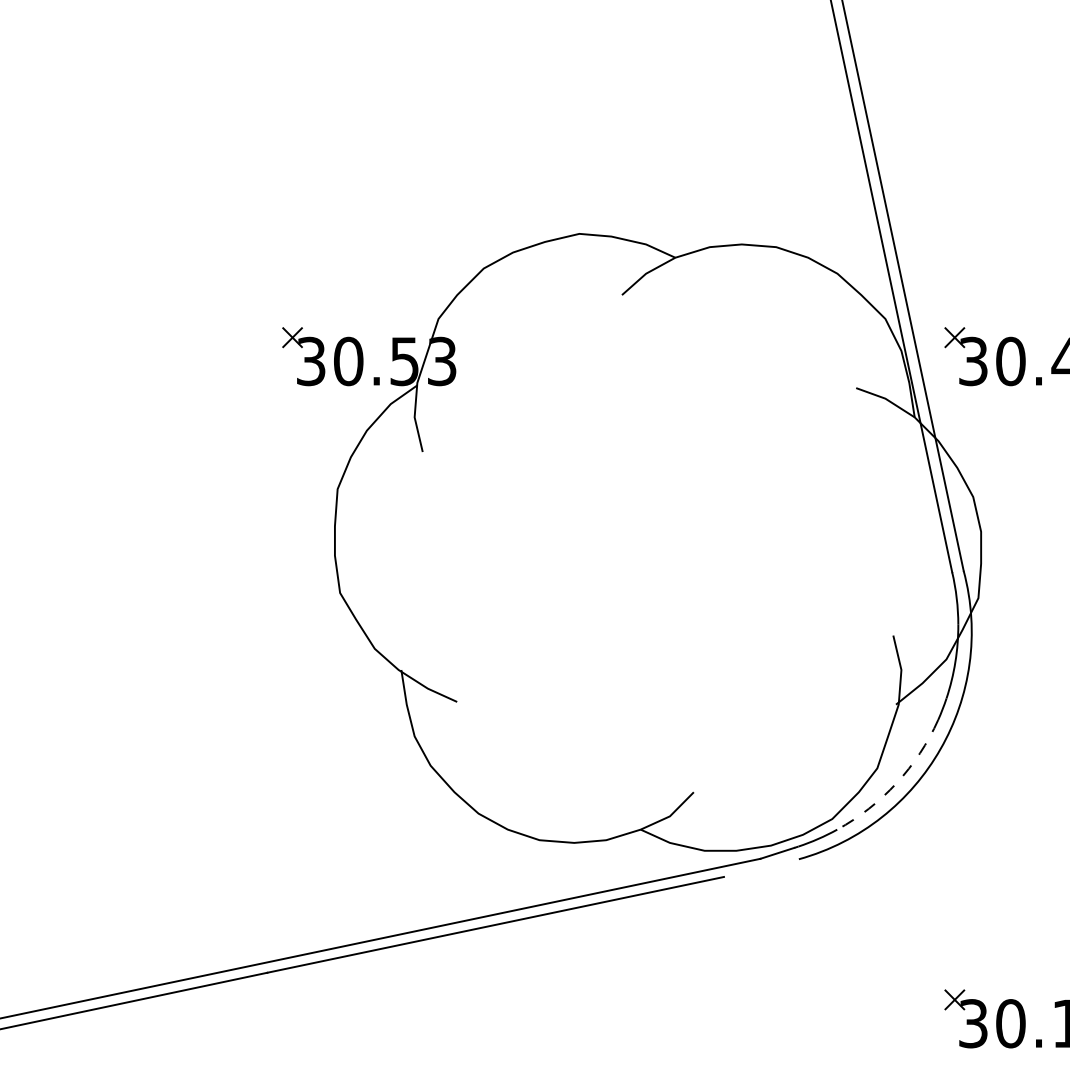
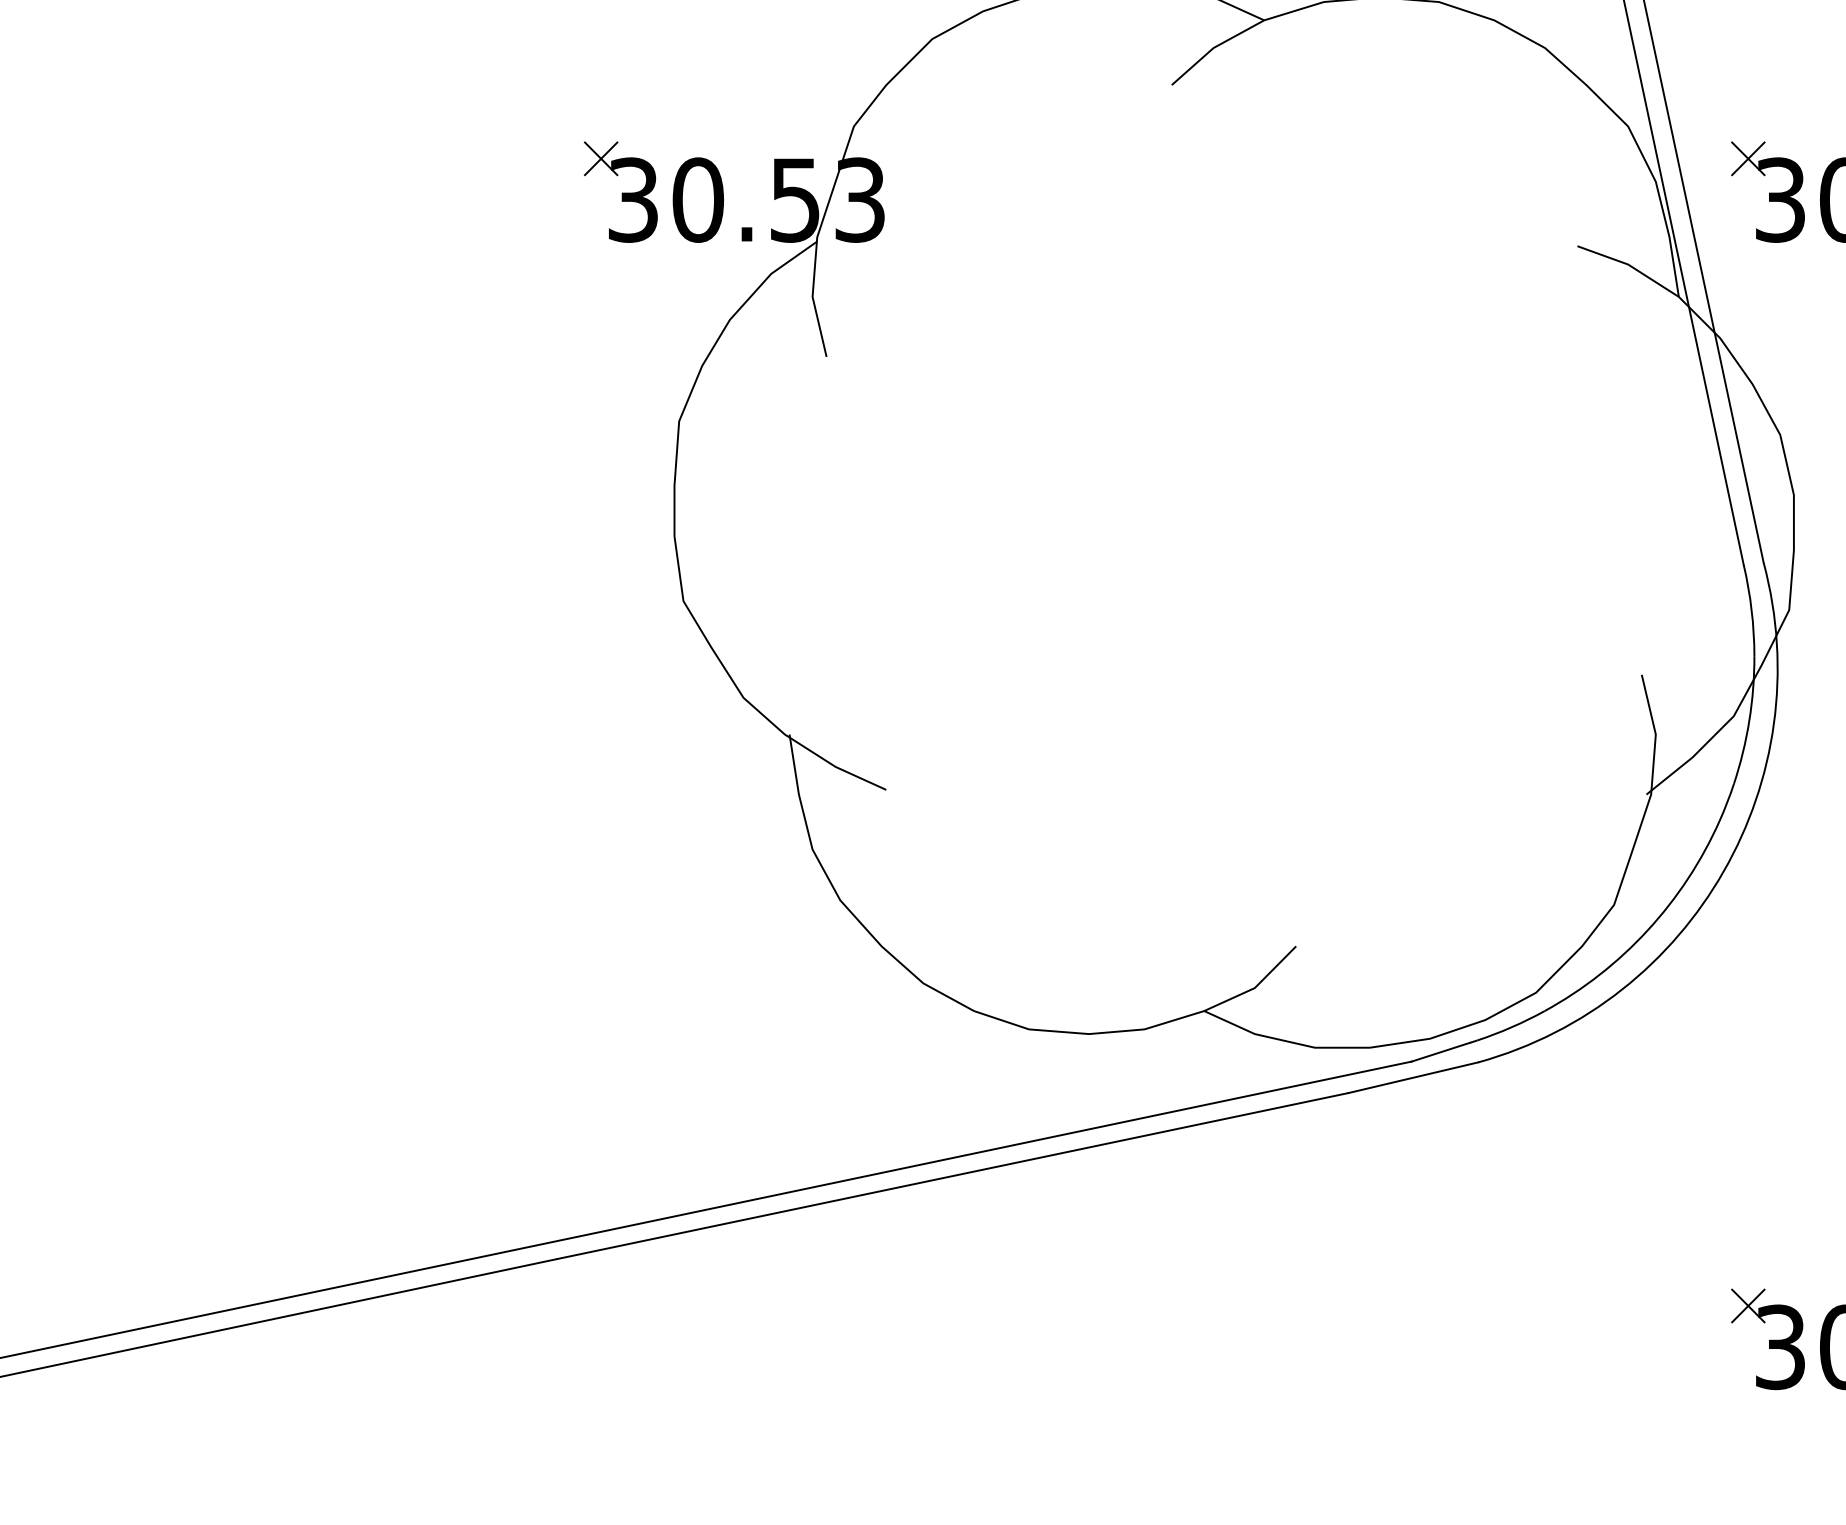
arc: (896, 783) -> (1647, 931), dashed -> solid
line: (760, 867) -> (1411, 1076), added

